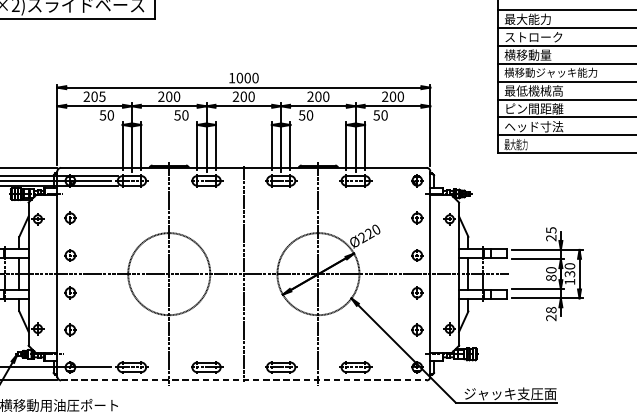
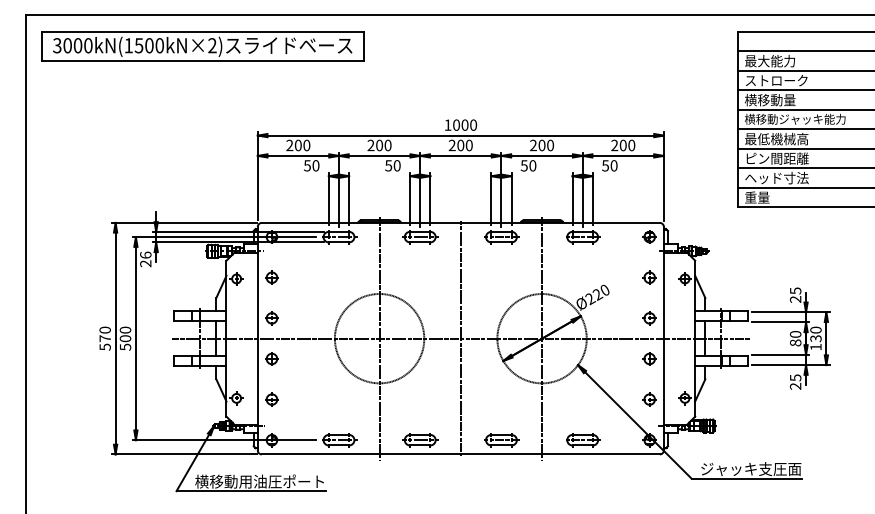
text: (102, 96) -> (306, 145), 205 -> 200
text: (515, 144) -> (756, 197), 最大能力 -> 重量
text: (551, 309) -> (795, 377), 28 -> 25
line: (244, 380) -> (461, 454), dashed -> solid

